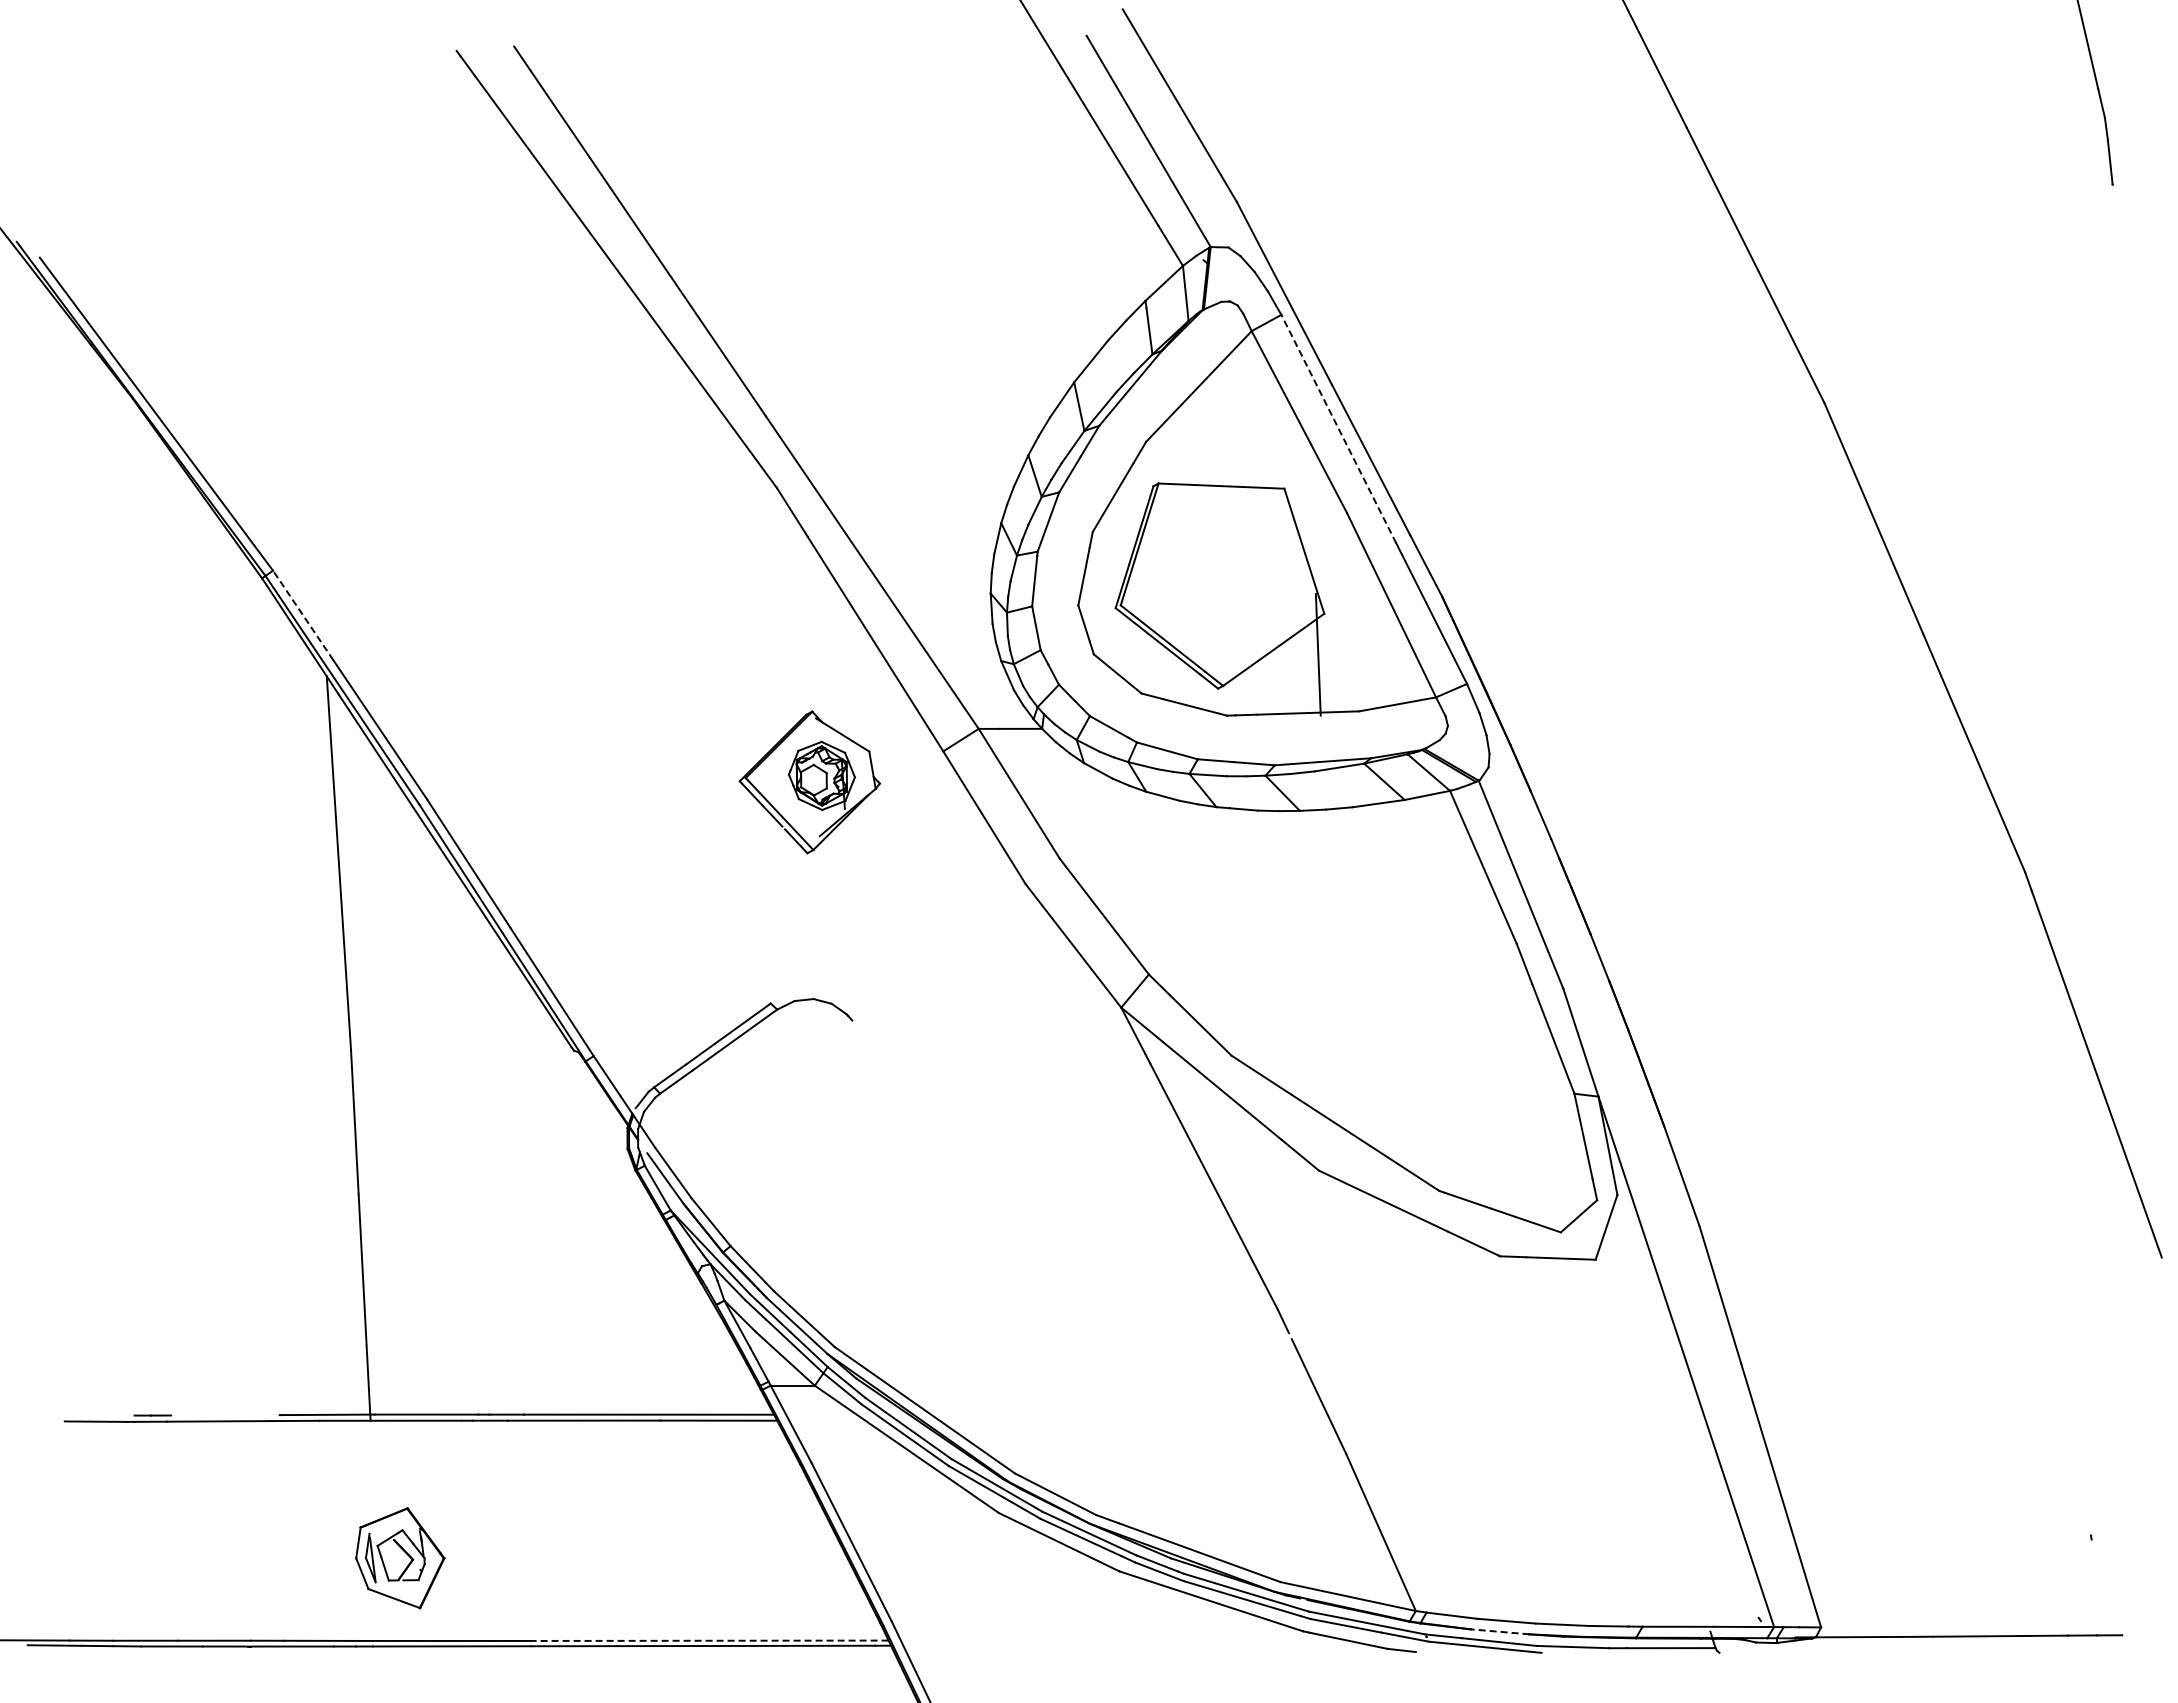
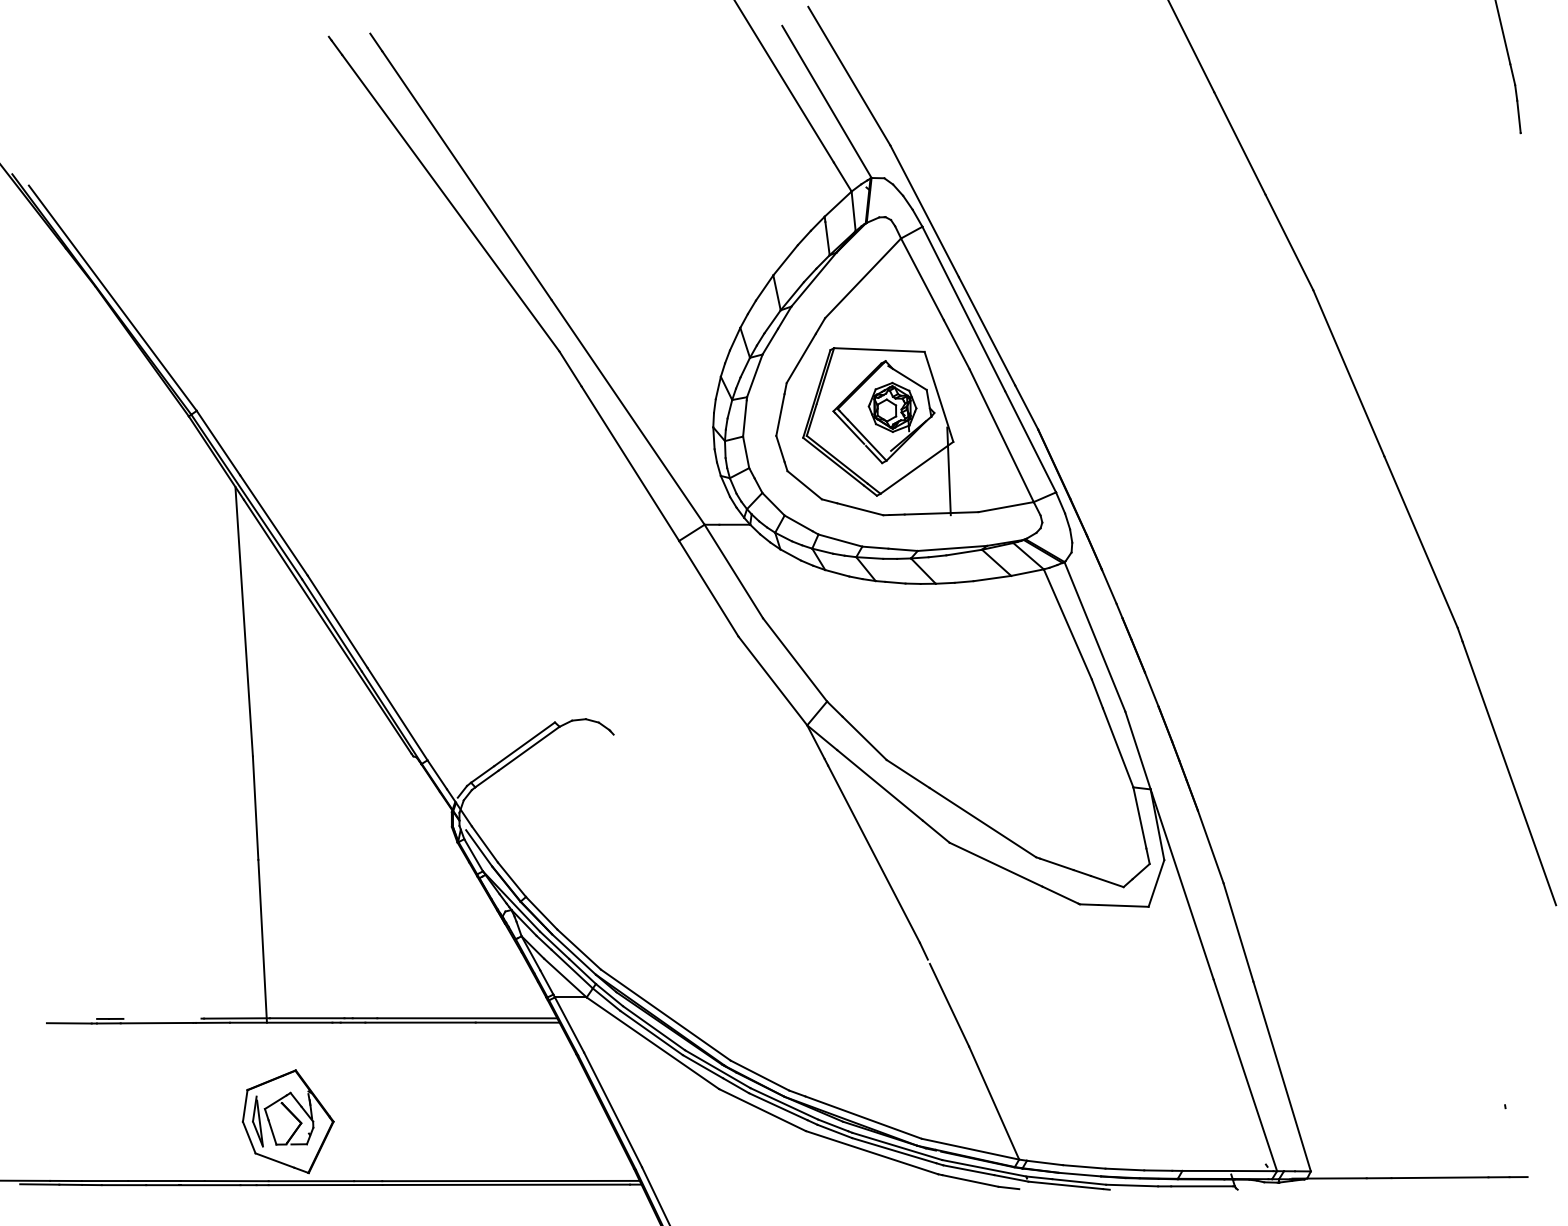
line: (1338, 429) -> (963, 309), dashed -> solid
line: (303, 615) -> (218, 443), dashed -> solid
part: (809, 782) -> (883, 412), moved
part: (400, 1557) -> (288, 1121), size x1.43
line: (1500, 1631) -> (1080, 1174), dashed -> solid
line: (709, 1640) -> (510, 1180), dashed -> solid

